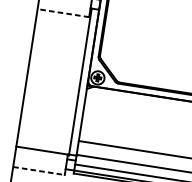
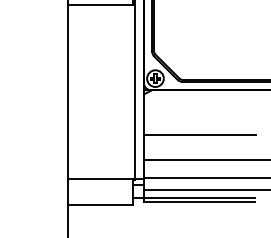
line: (63, 13) -> (100, 5), dashed -> solid
line: (125, 128) -> (199, 135), added
line: (39, 171) -> (100, 205), dashed -> solid

